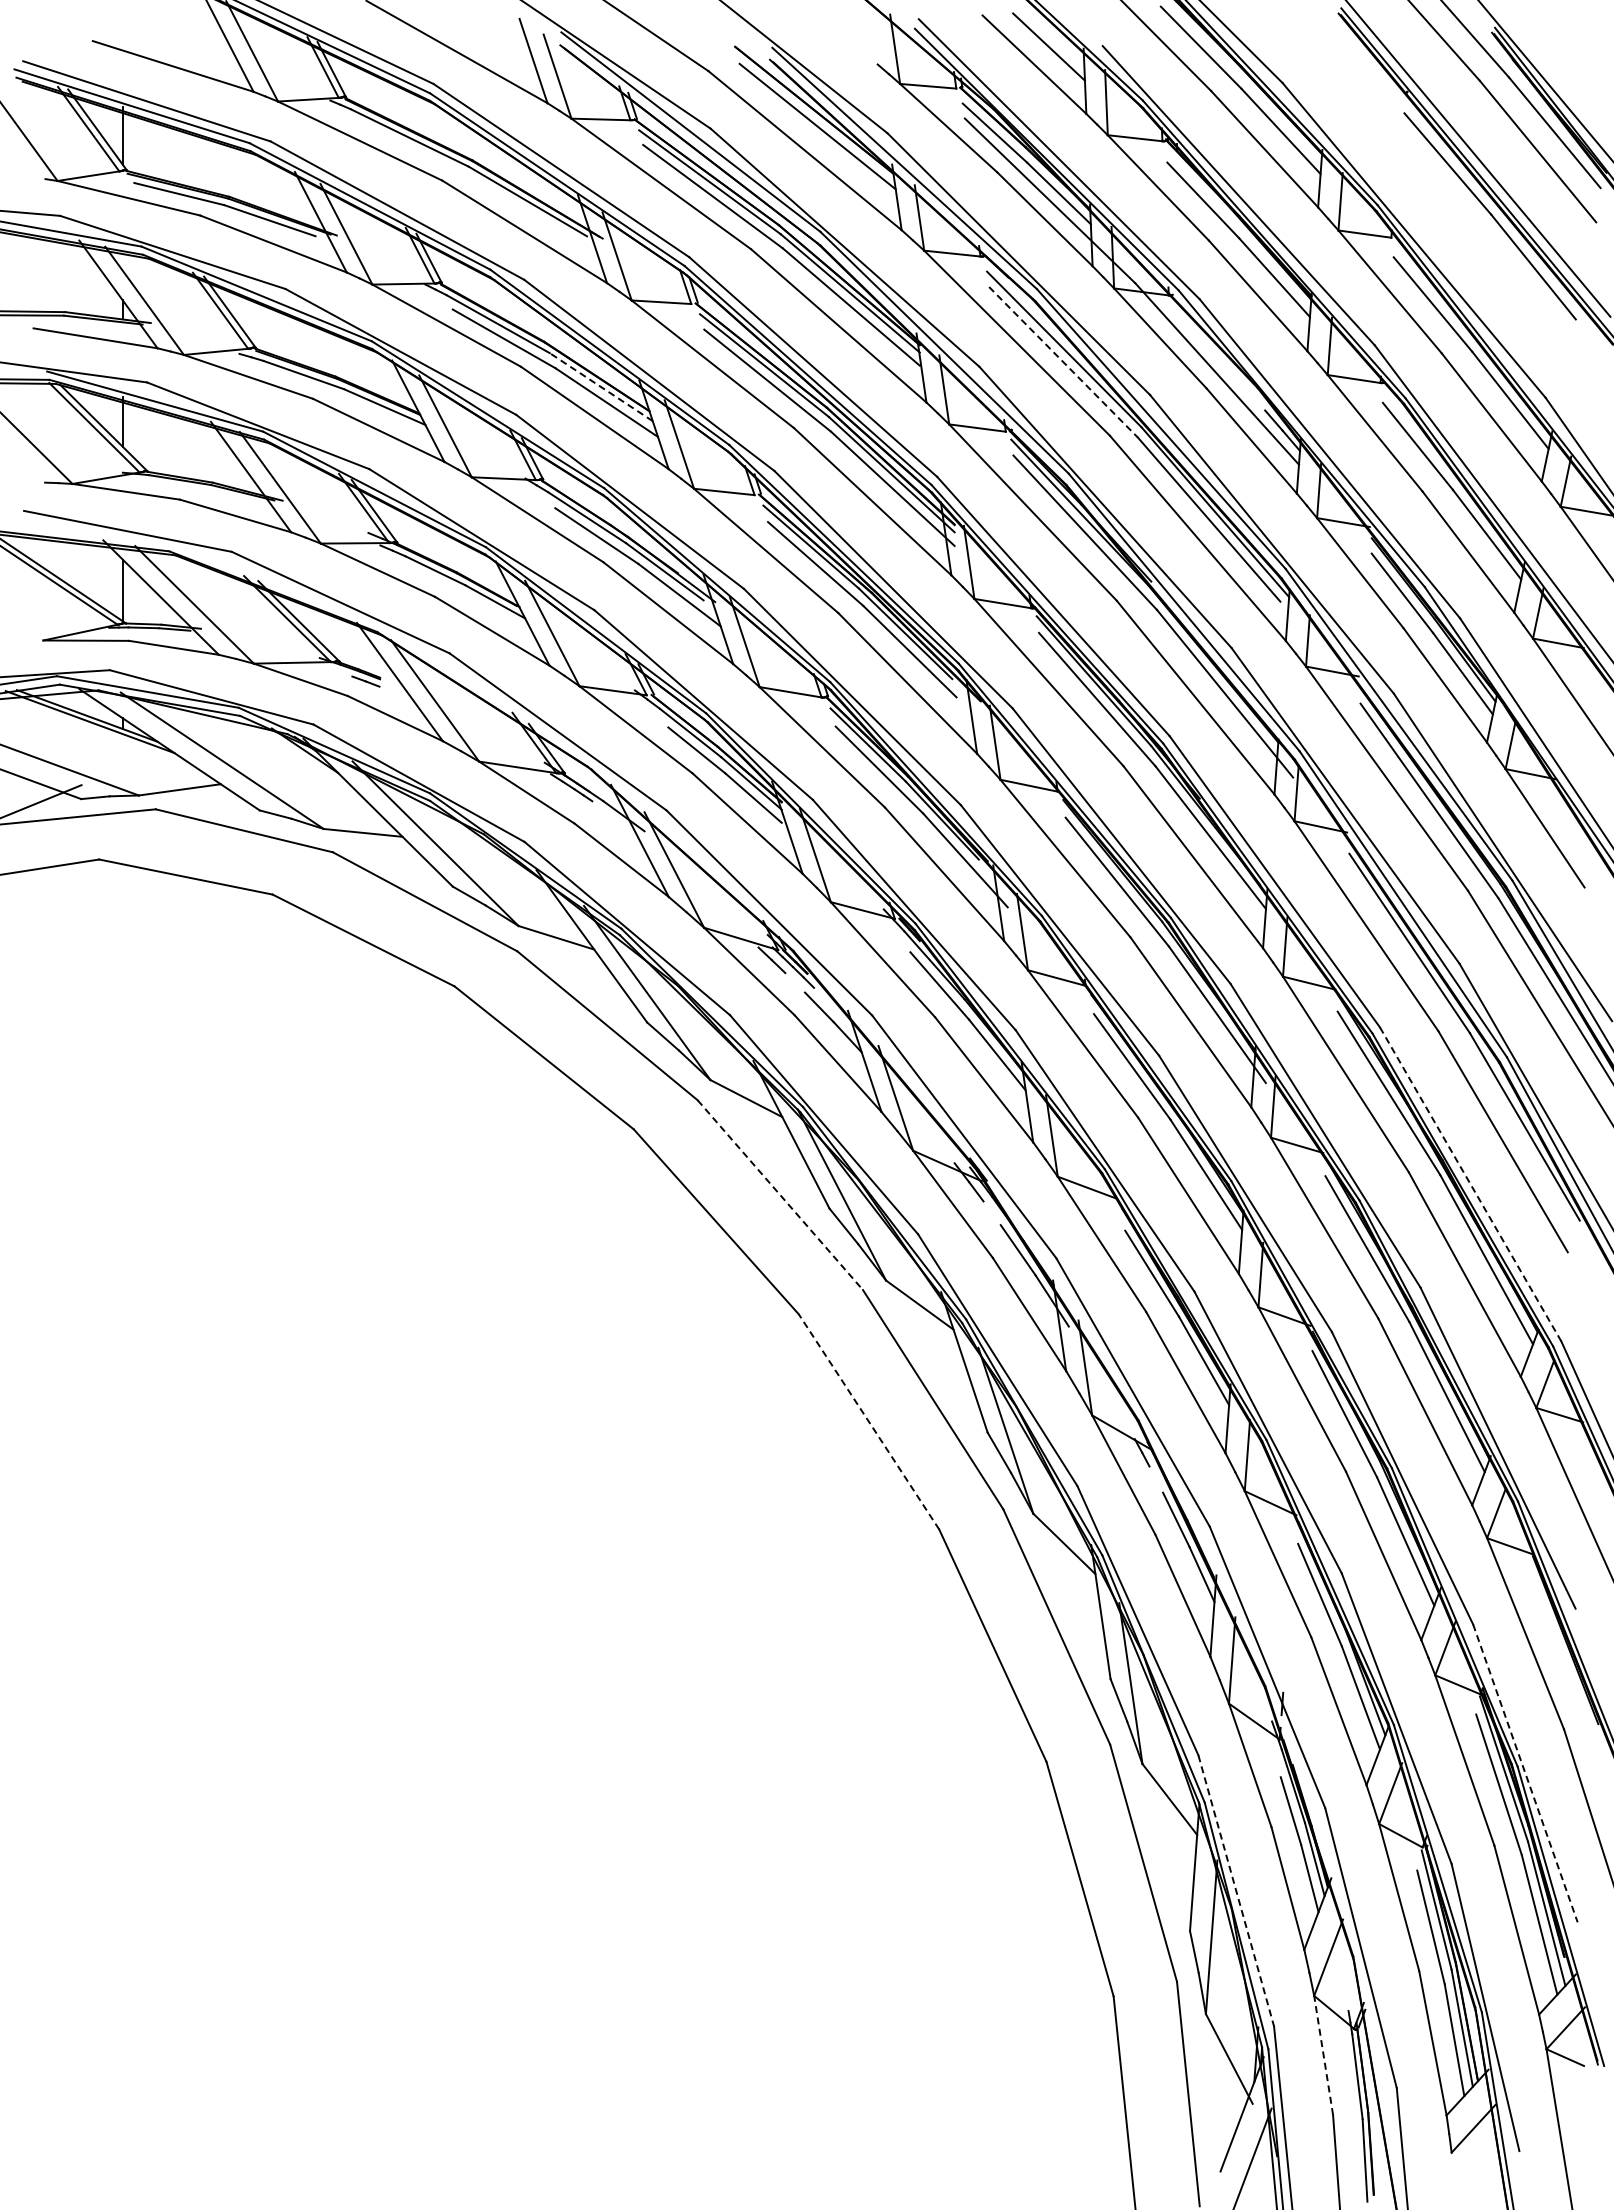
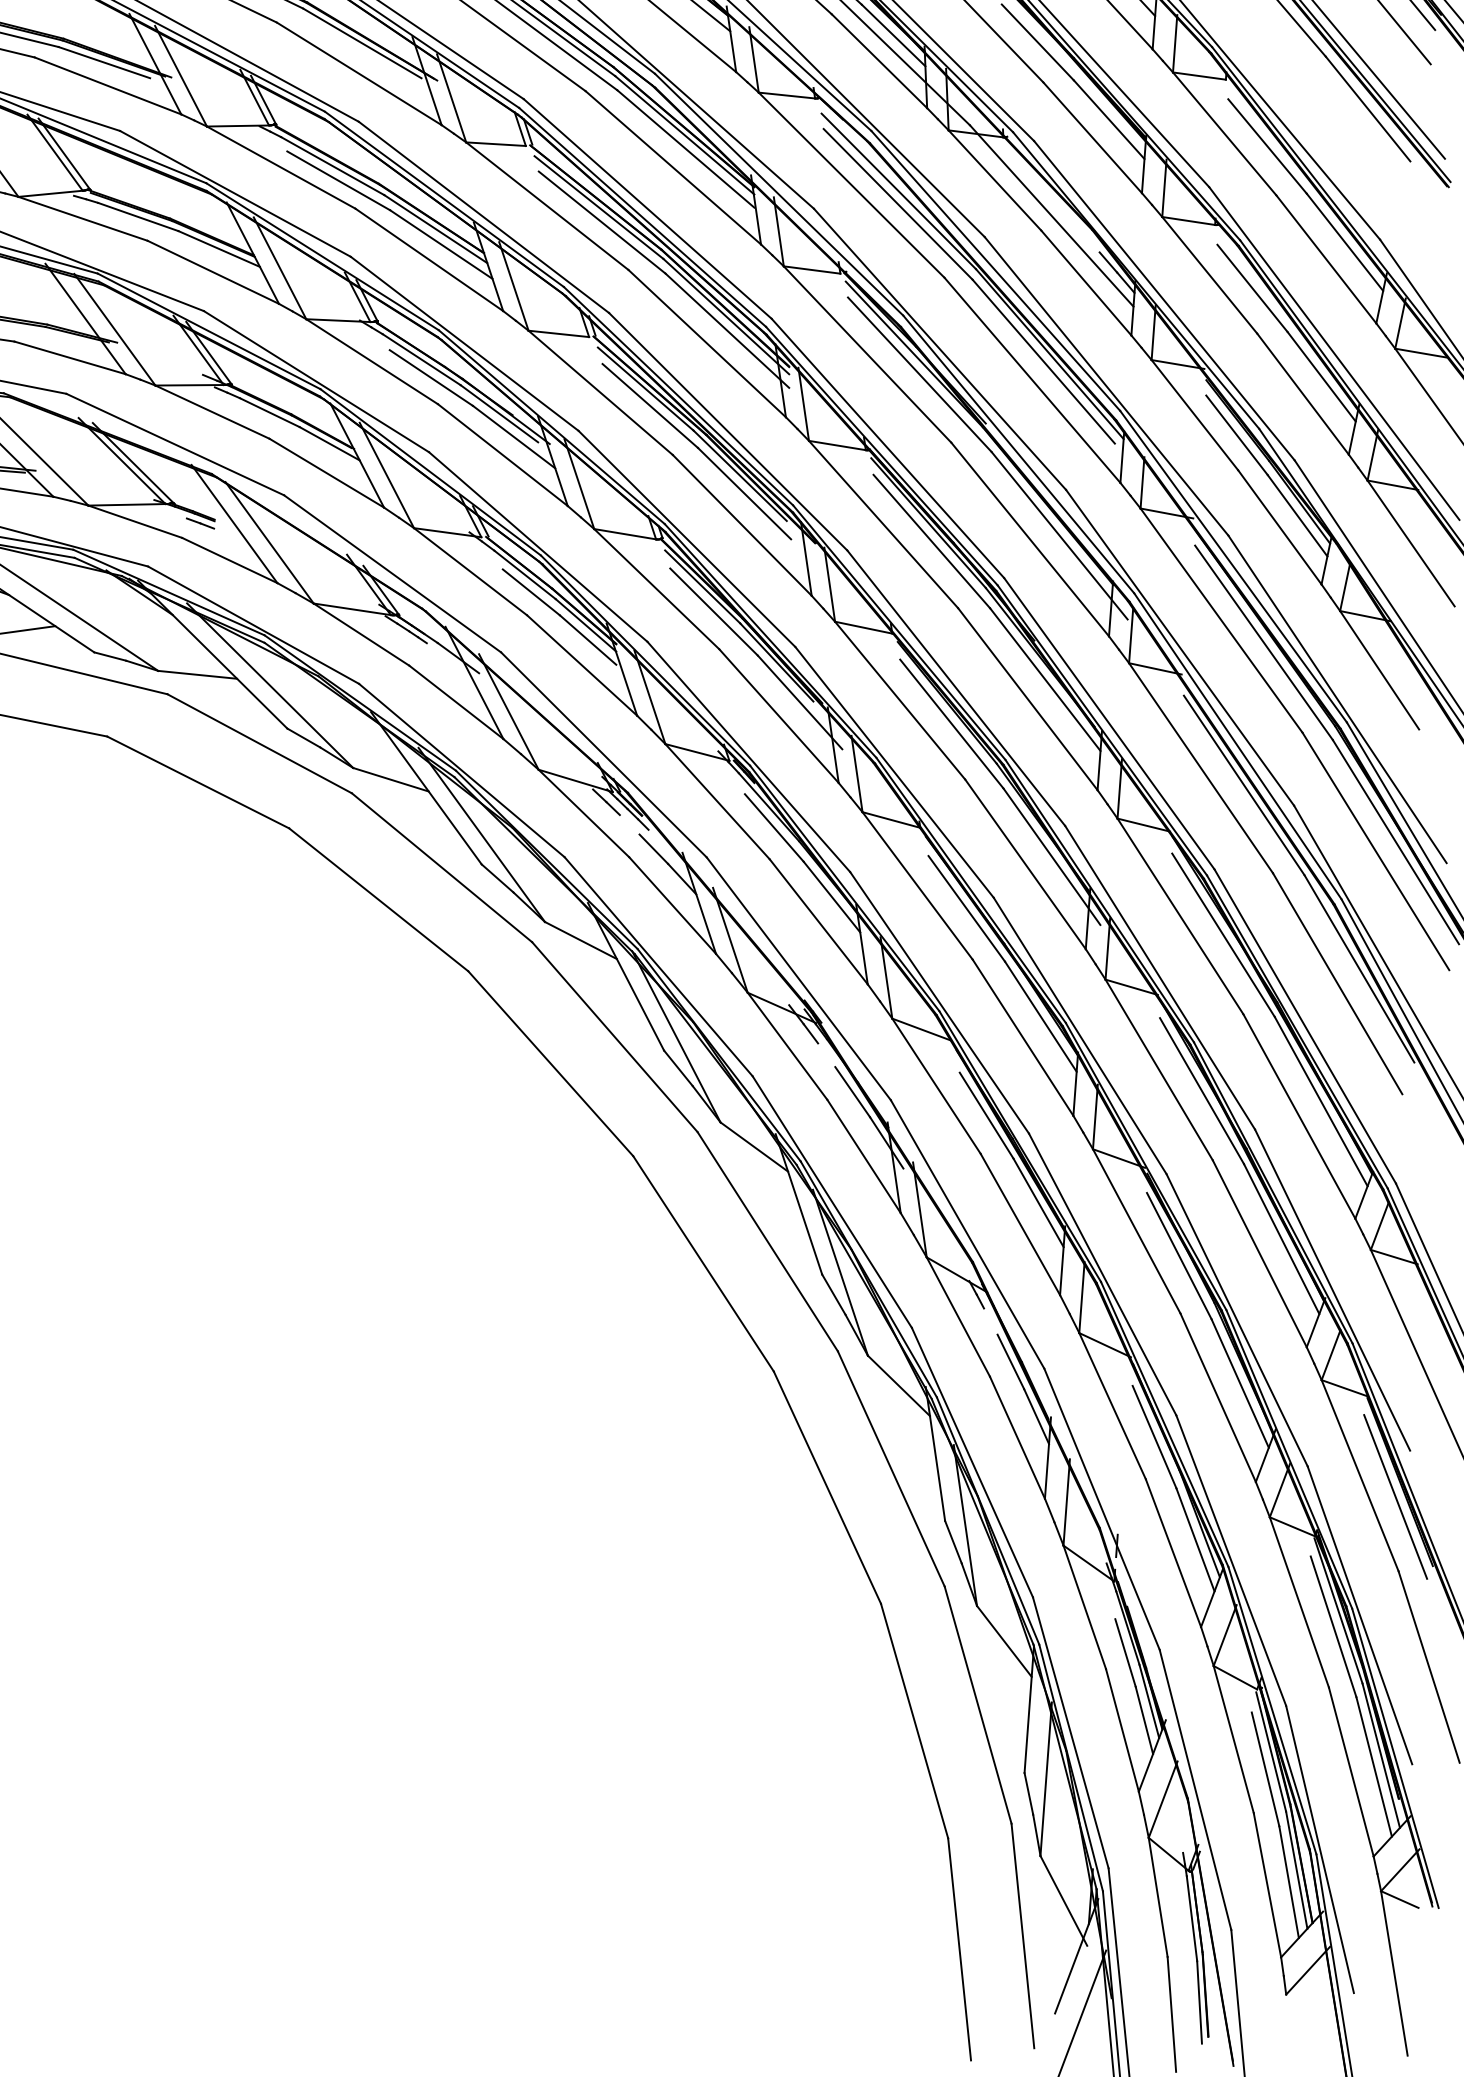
line: (1063, 362) -> (898, 204), dashed -> solid
line: (601, 387) -> (436, 229), dashed -> solid
line: (1470, 1184) -> (1305, 1026), dashed -> solid
line: (780, 1195) -> (615, 1037), dashed -> solid
line: (869, 1421) -> (704, 1263), dashed -> solid
line: (1560, 1654) -> (1395, 1496), added
line: (1525, 1773) -> (1360, 1615), dashed -> solid
line: (1236, 1890) -> (1071, 1732), dashed -> solid
line: (1323, 2054) -> (1158, 1896), dashed -> solid

